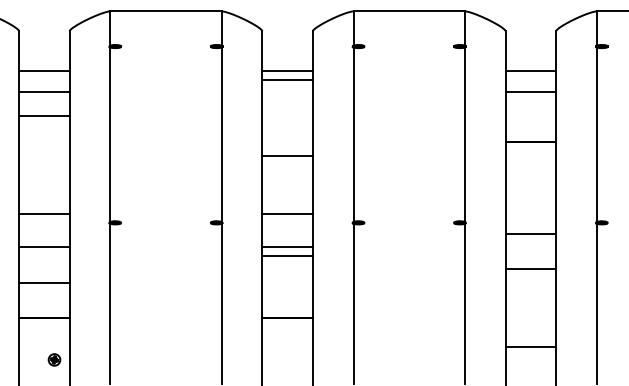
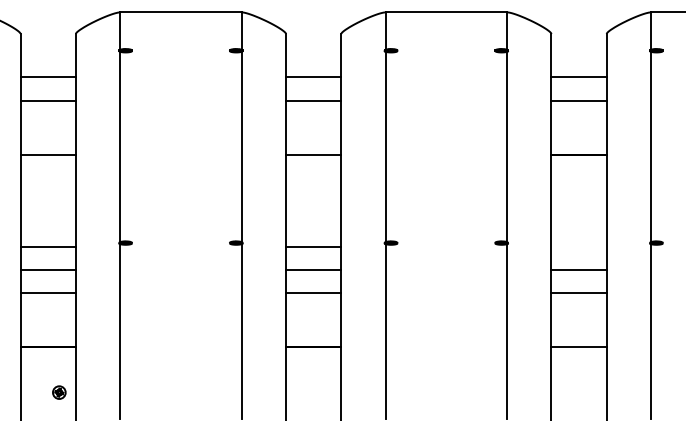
line: (287, 80) -> (313, 100), moved
line: (44, 115) -> (48, 154), moved
line: (287, 155) -> (313, 154), moved
line: (44, 214) -> (48, 247), moved
line: (287, 214) -> (313, 247), moved
line: (530, 234) -> (578, 269), moved
line: (287, 255) -> (313, 292), moved
line: (44, 282) -> (48, 292), moved
line: (530, 347) -> (578, 347), moved

